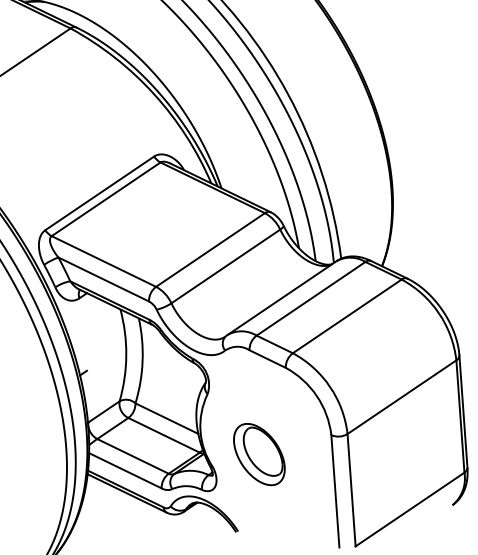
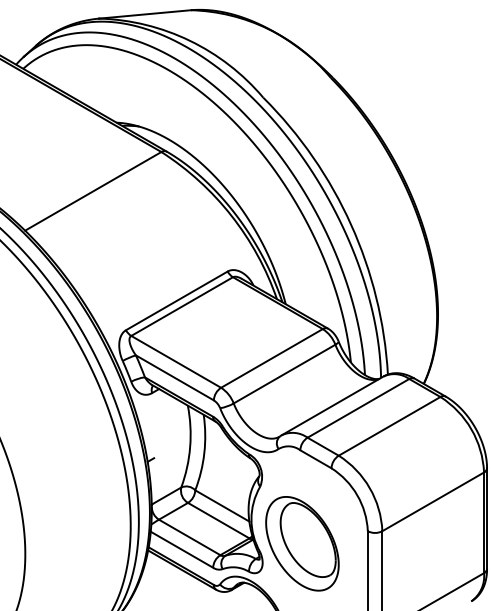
part: (259, 454) -> (302, 543), size x1.67

